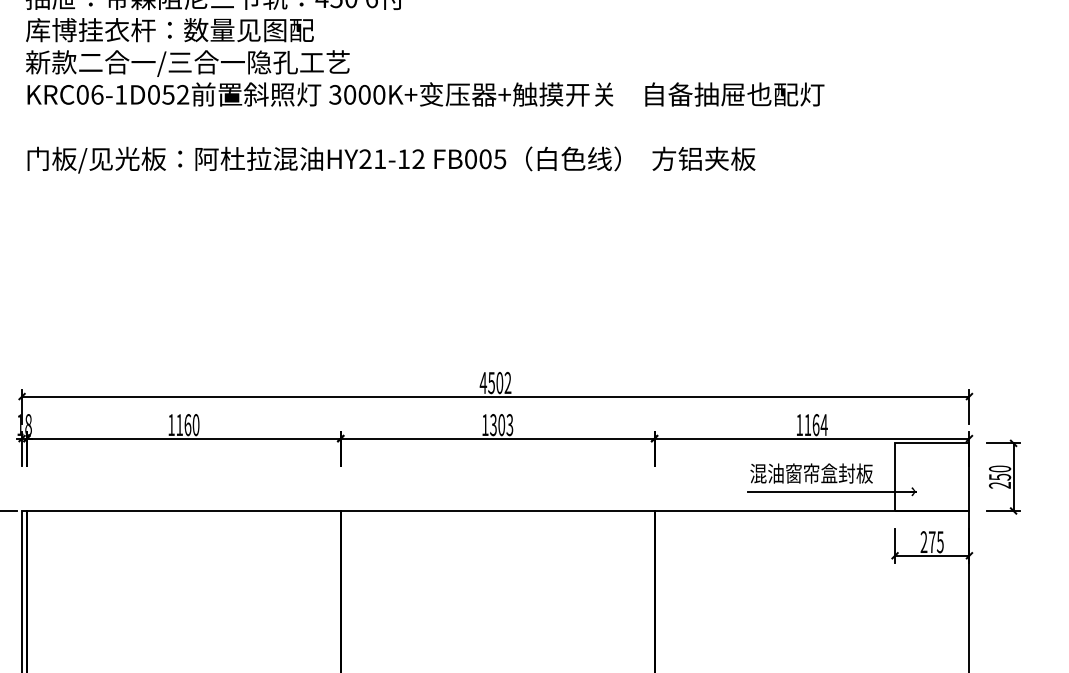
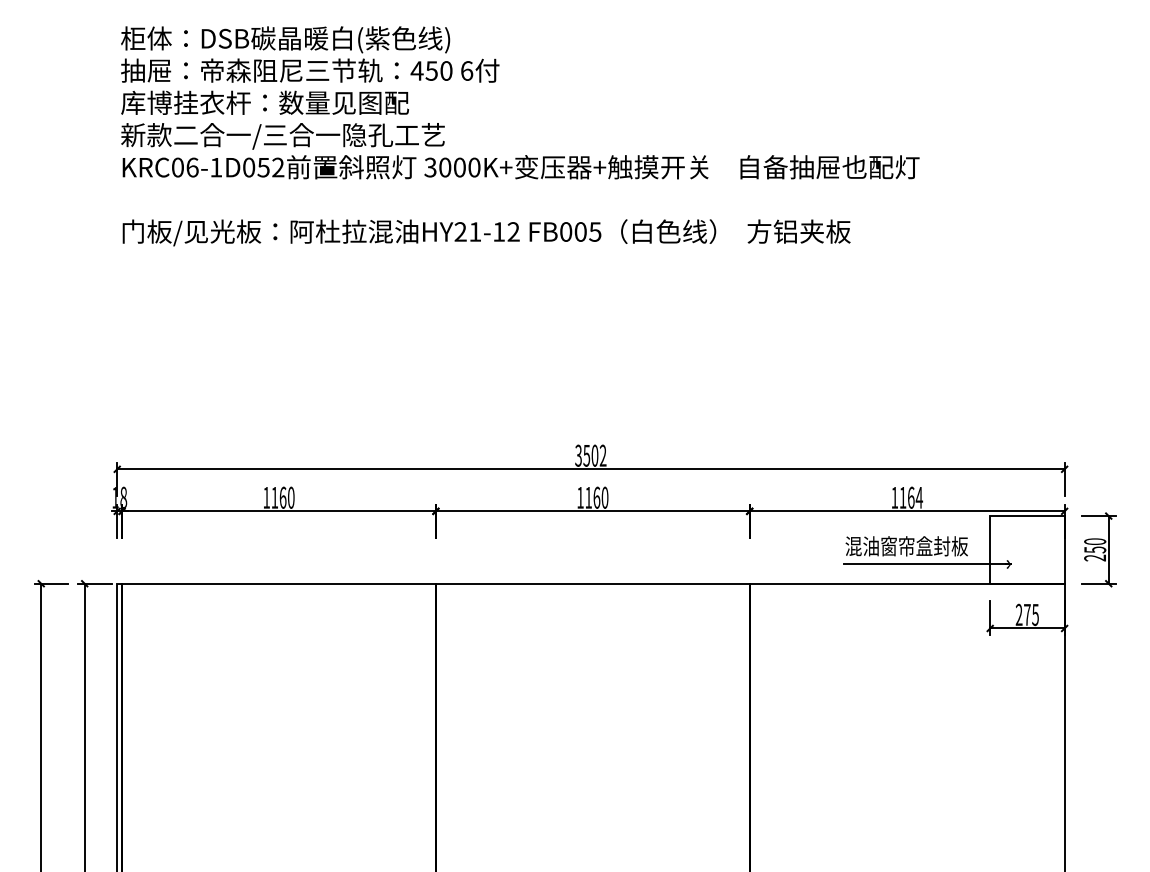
text: (483, 382) -> (578, 455), 4502 -> 3502
text: (501, 424) -> (596, 497), 1303 -> 1160

